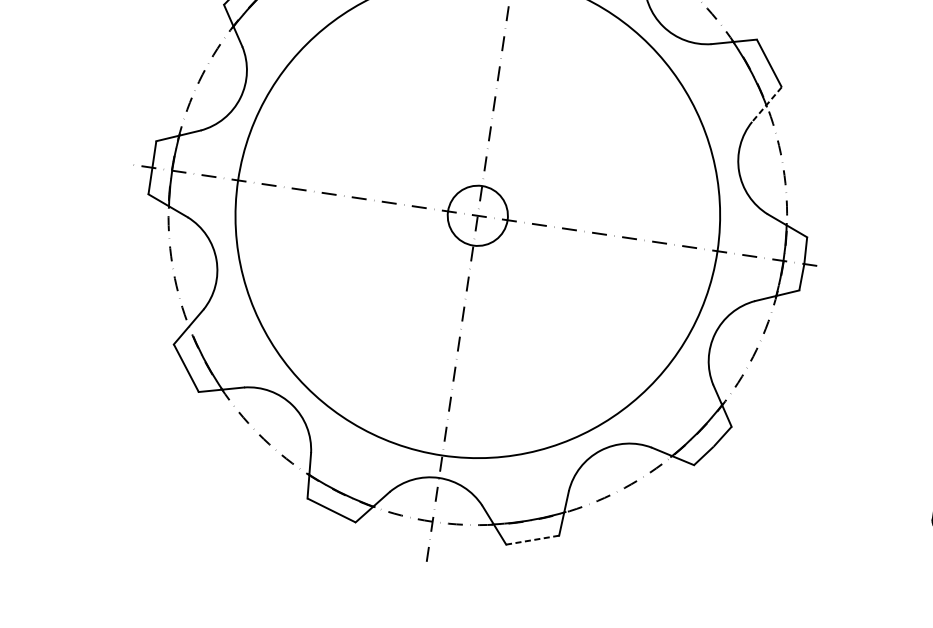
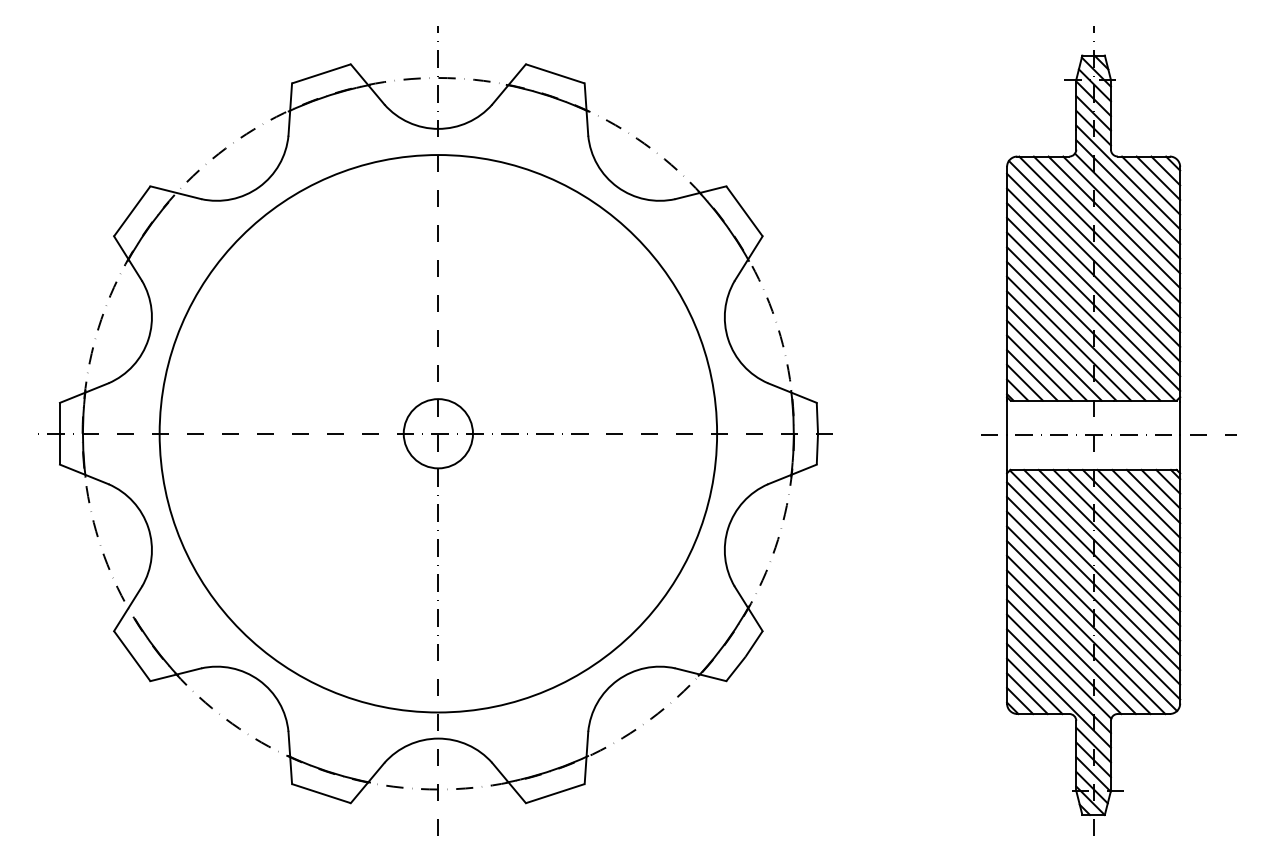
line: (766, 104) -> (748, 258), dashed -> solid
line: (532, 540) -> (555, 793), dashed -> solid

